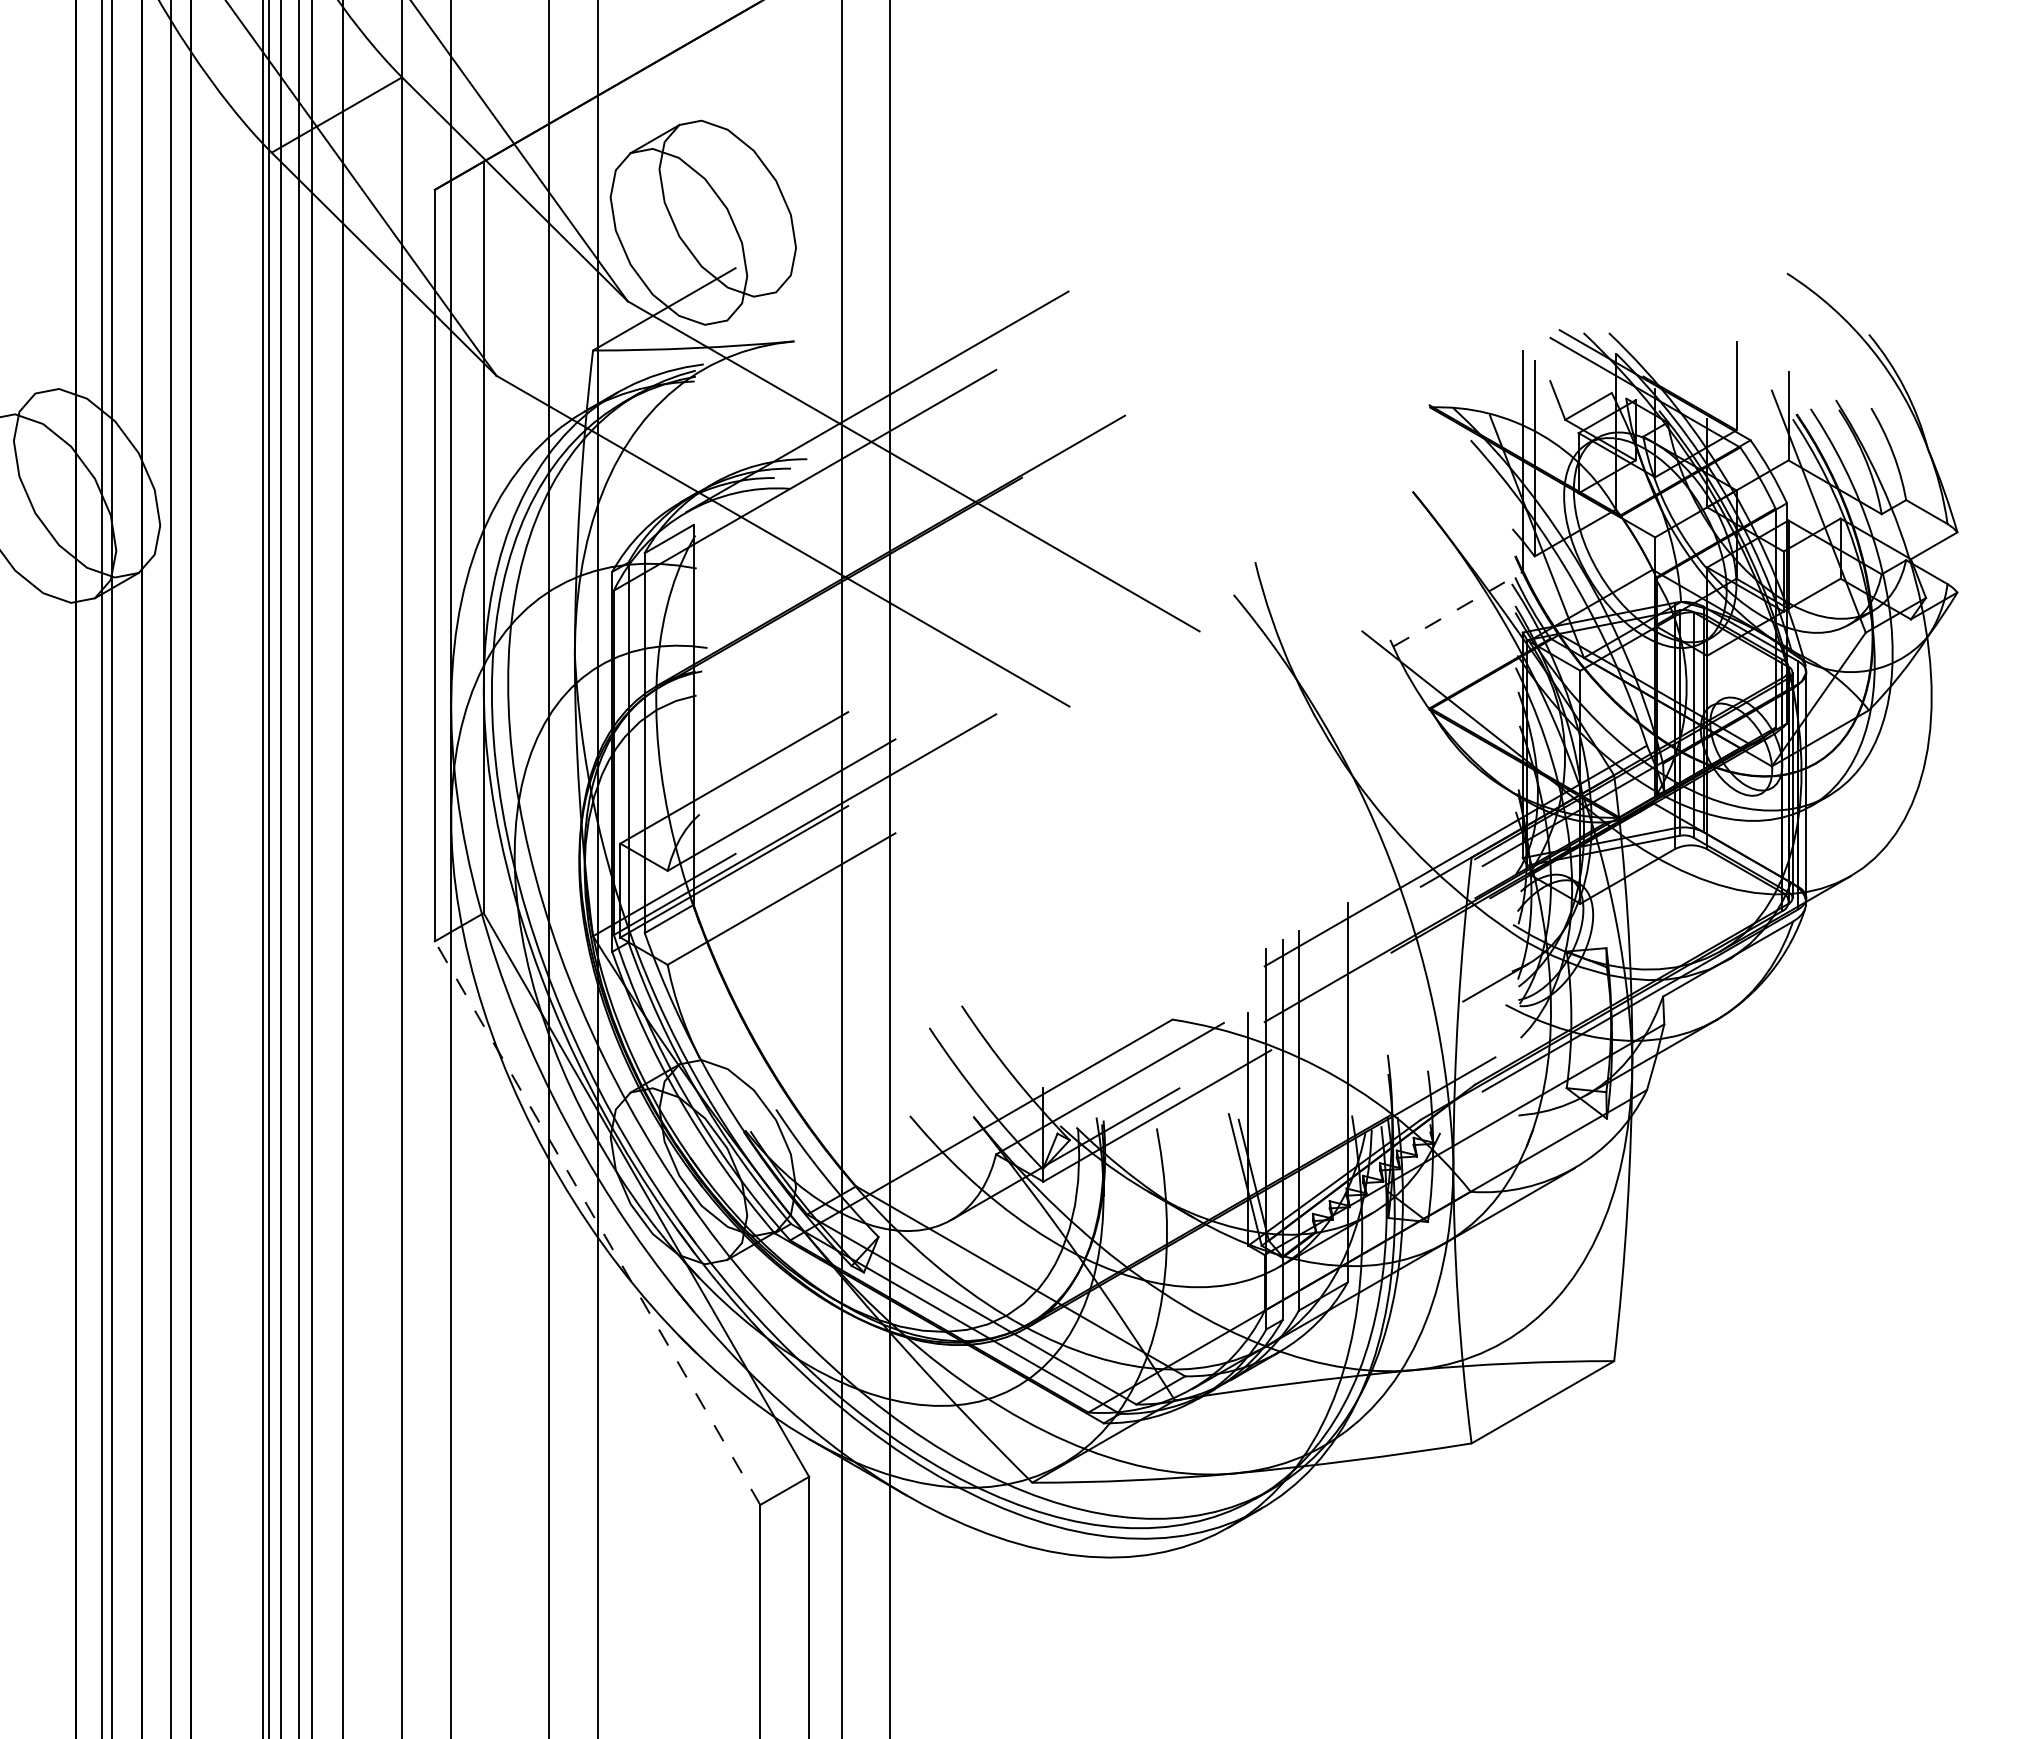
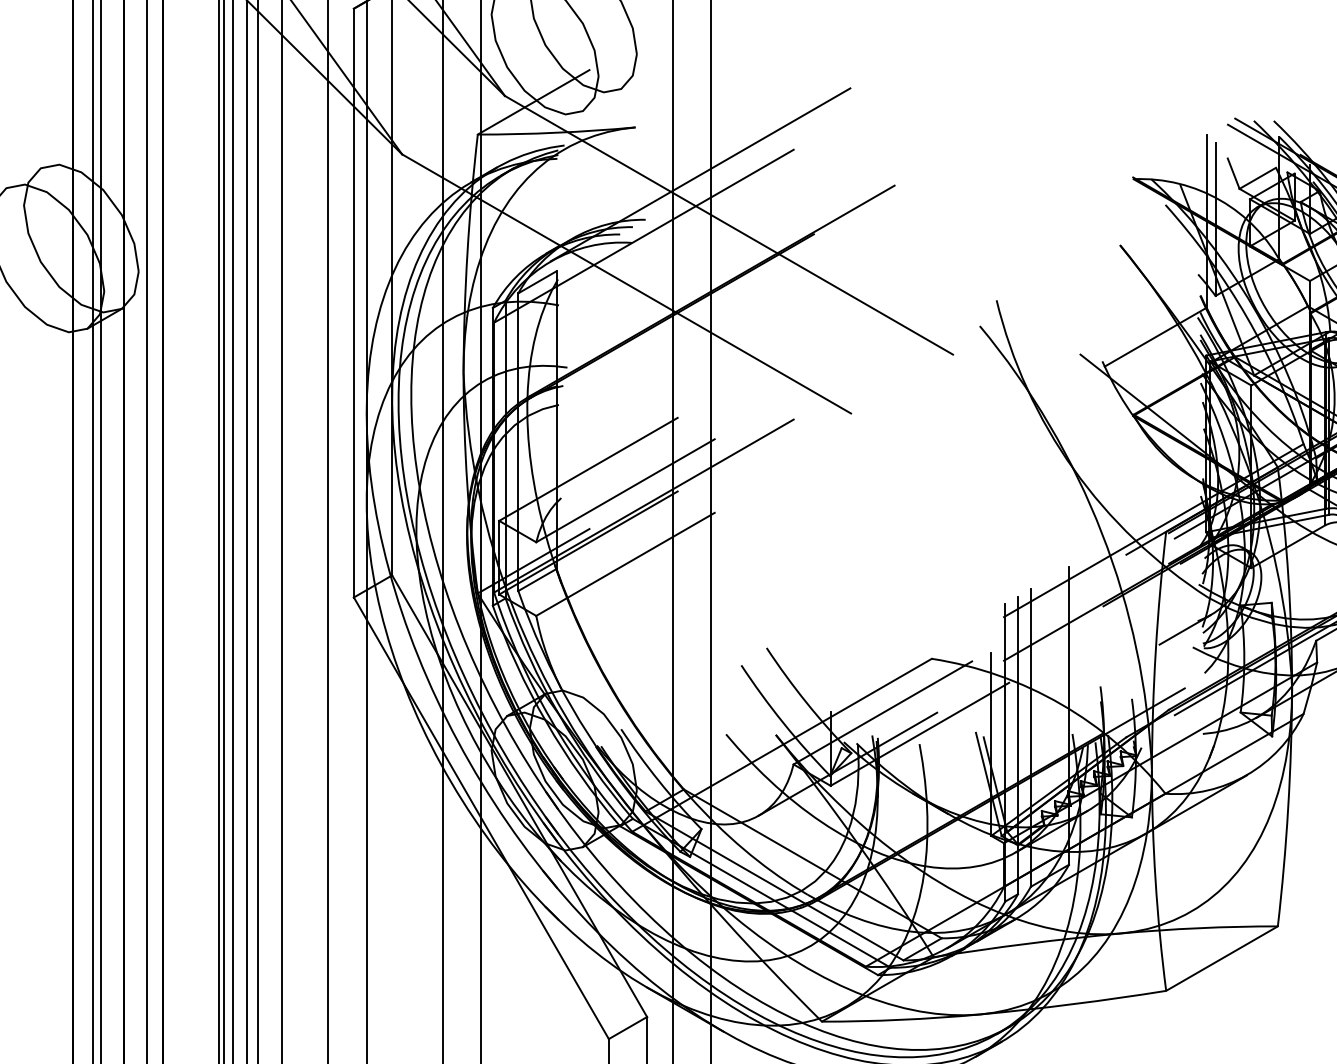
line: (1458, 608) -> (1155, 336), dashed -> solid
line: (597, 1222) -> (481, 817), dashed -> solid

